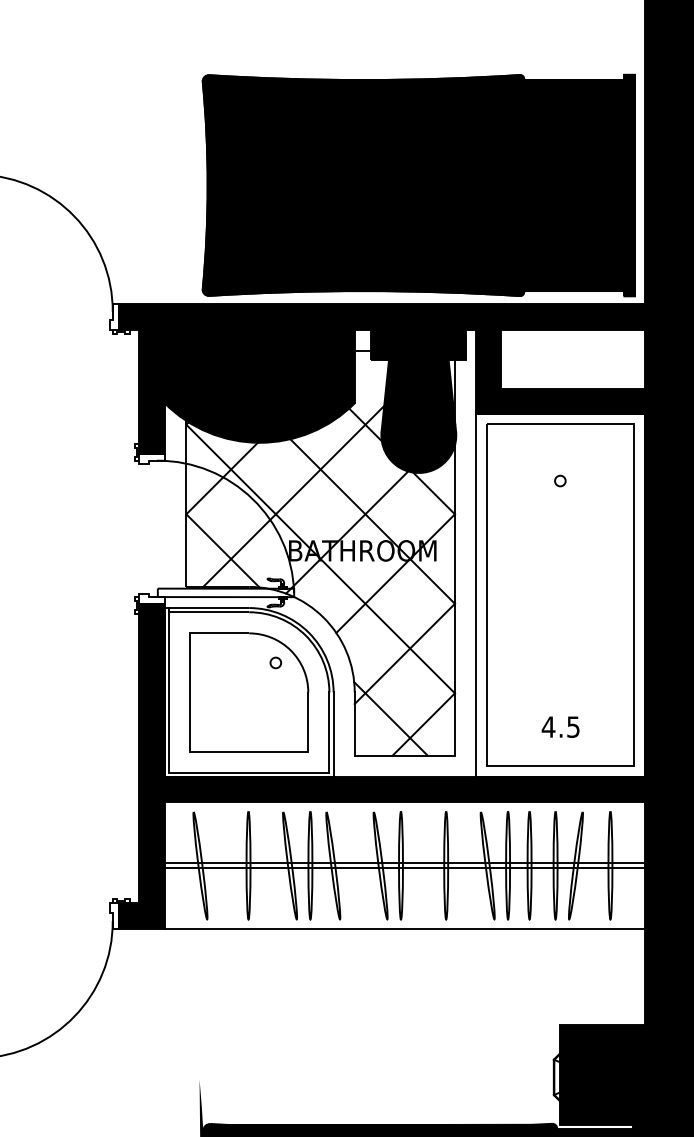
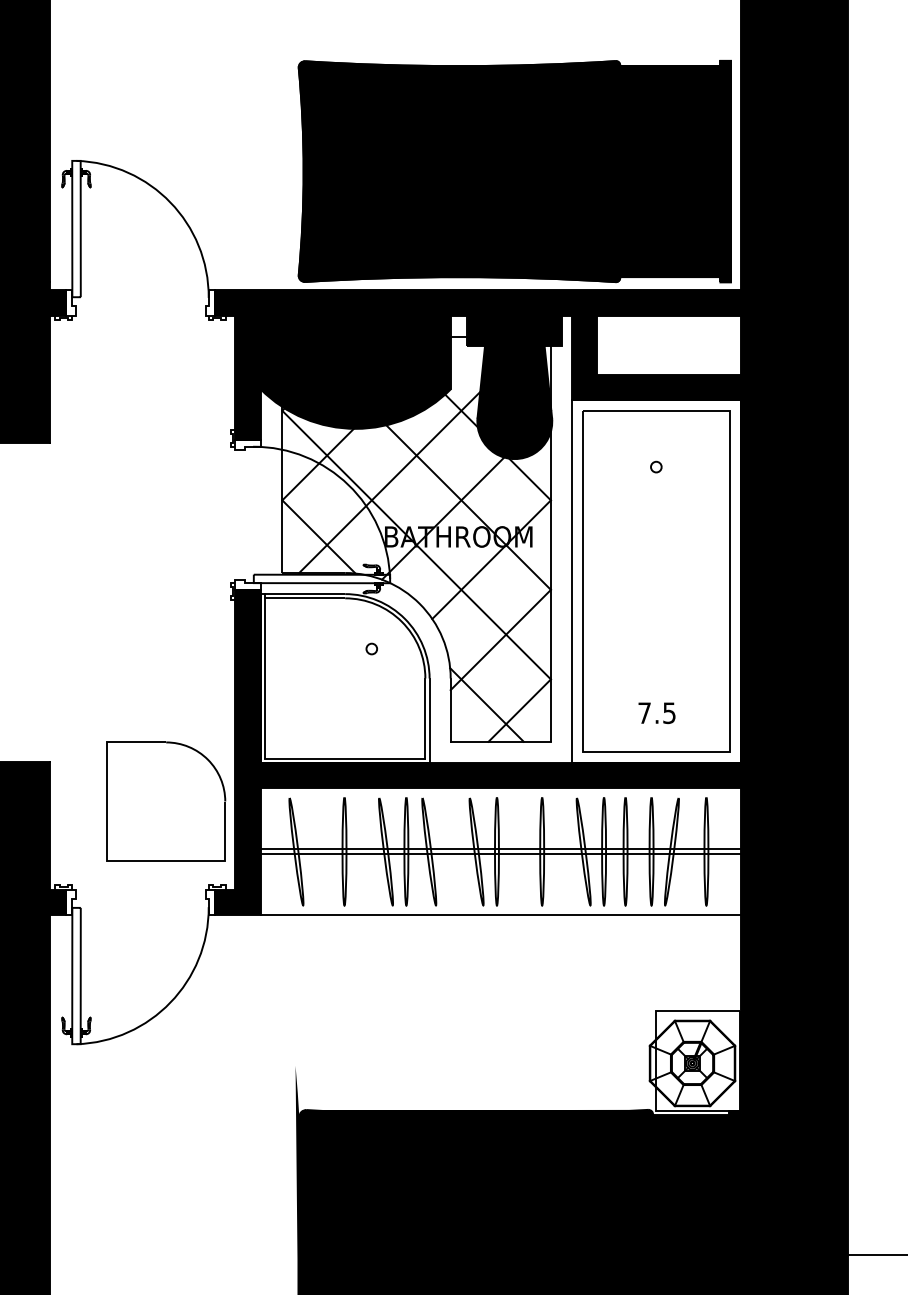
part: (249, 692) -> (166, 801), moved
text: (548, 726) -> (644, 712), 4.5 -> 7.5
fill: (602, 1074) -> (698, 1060), removed

